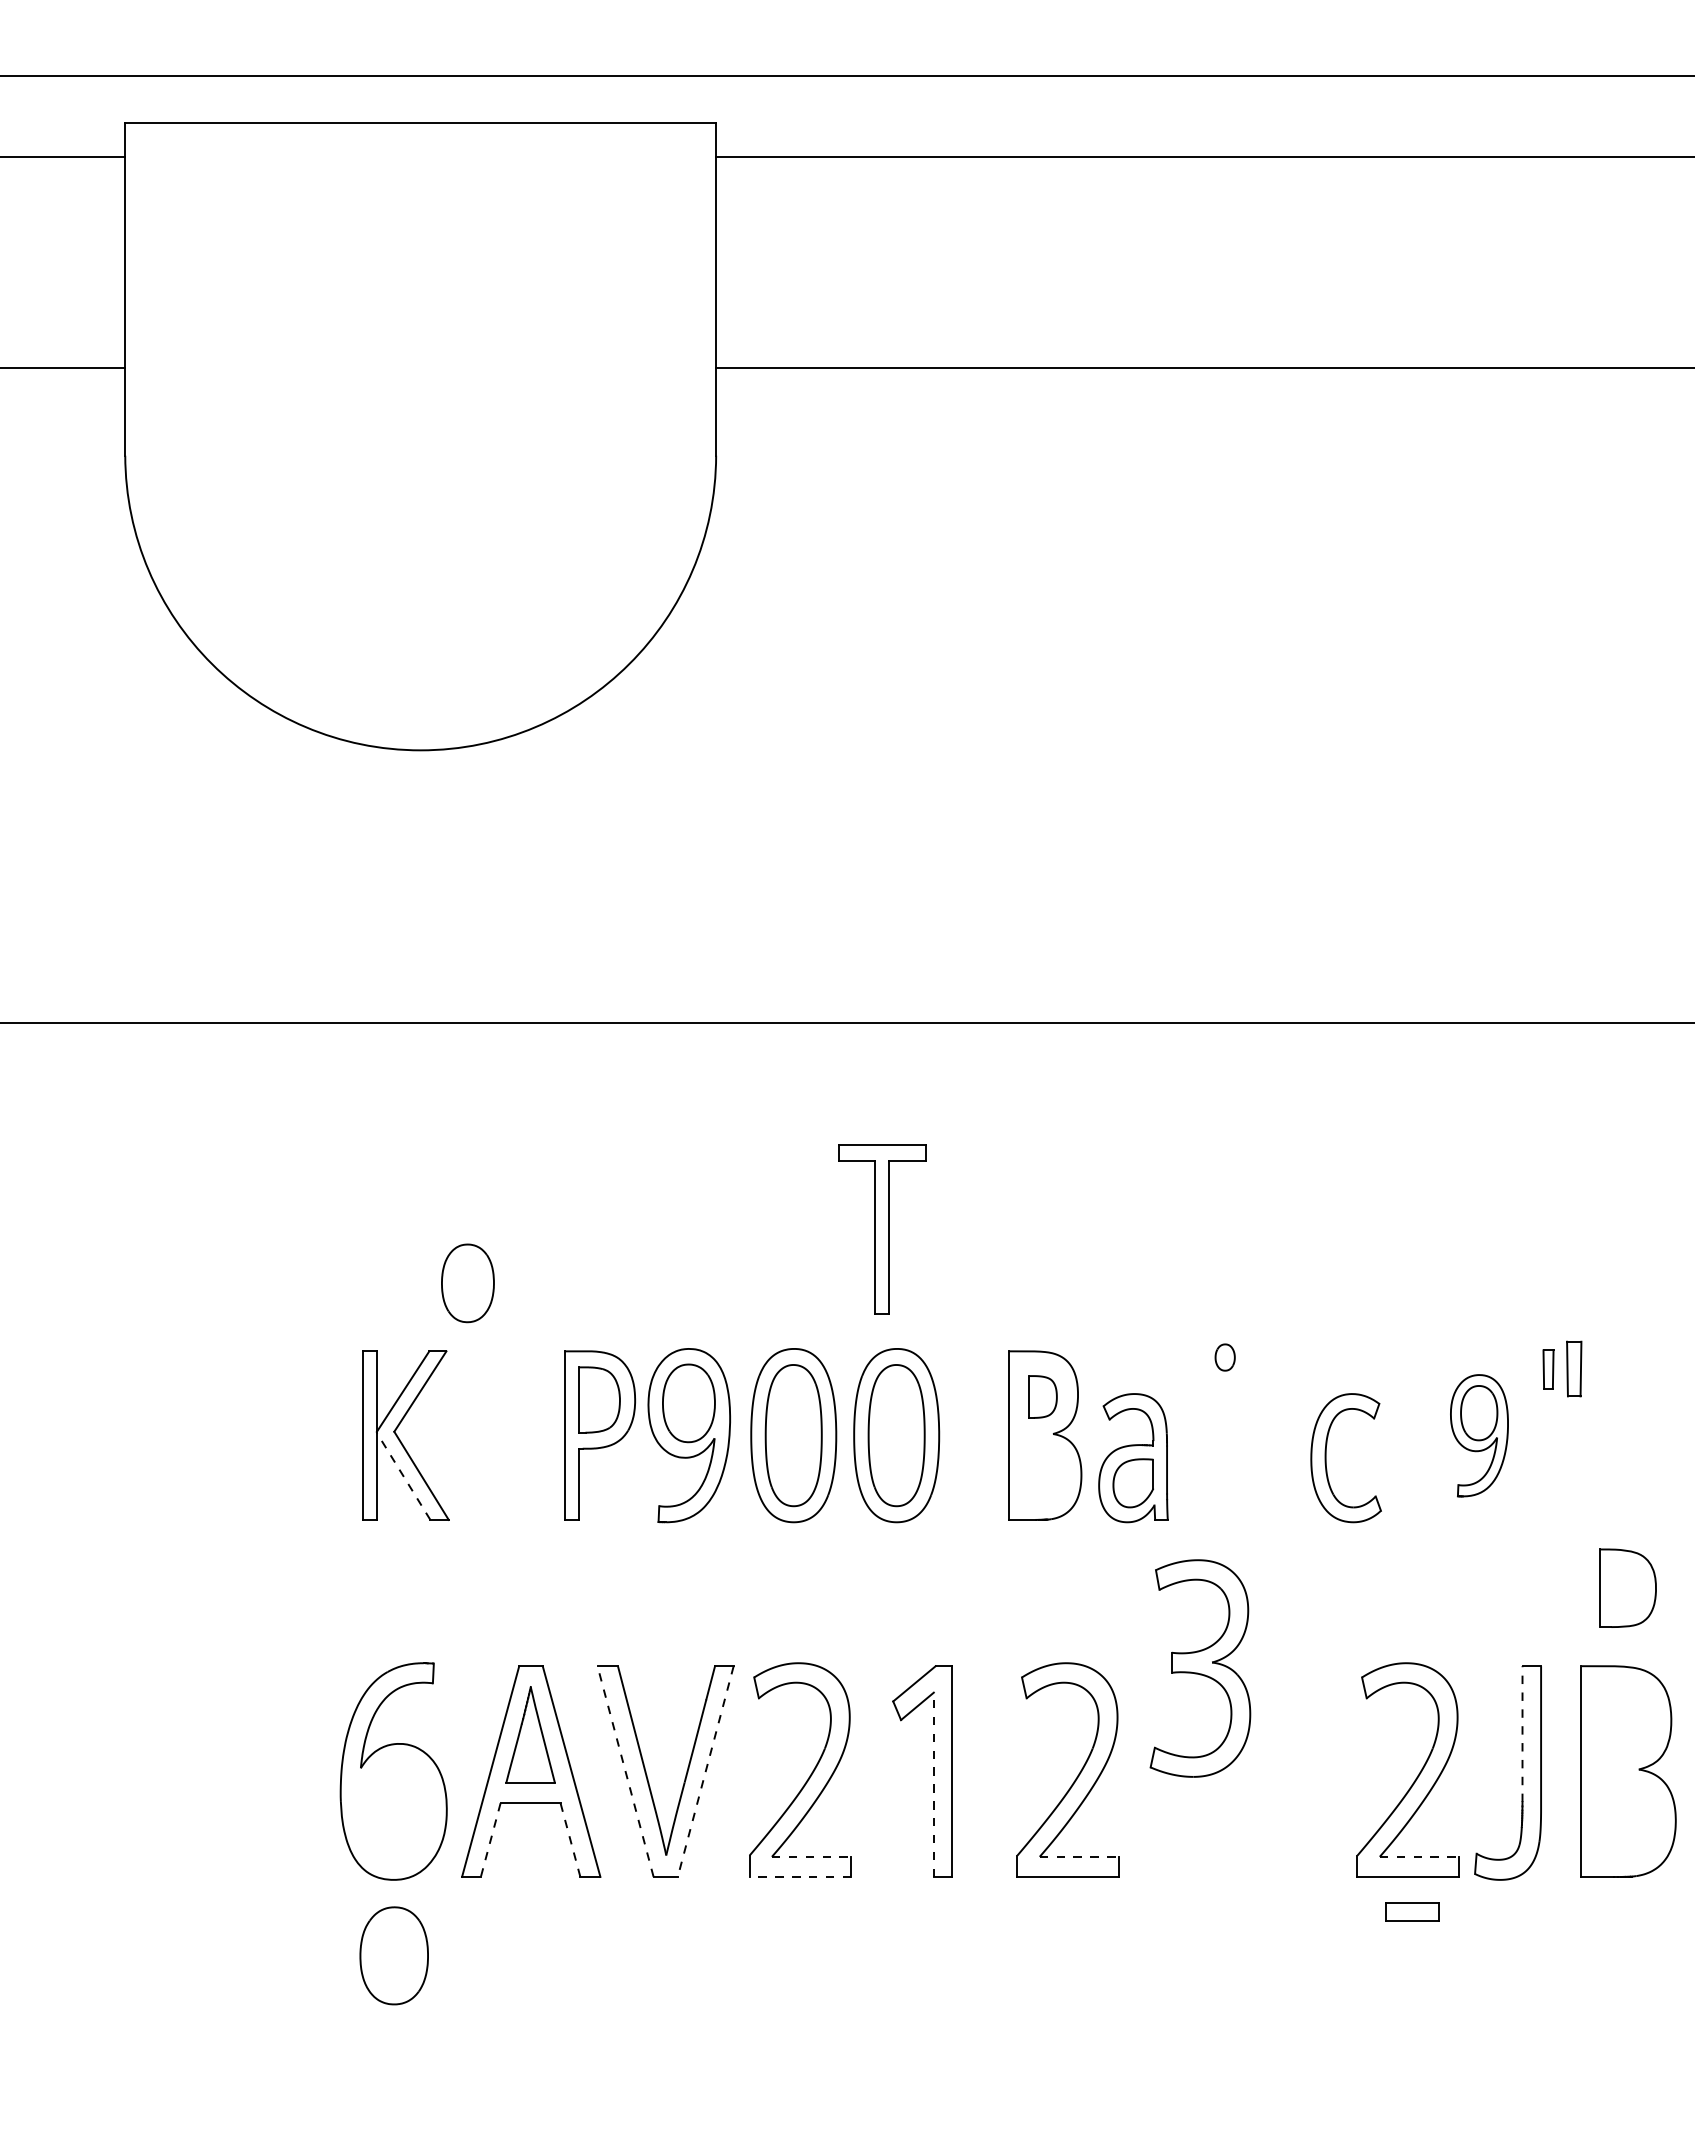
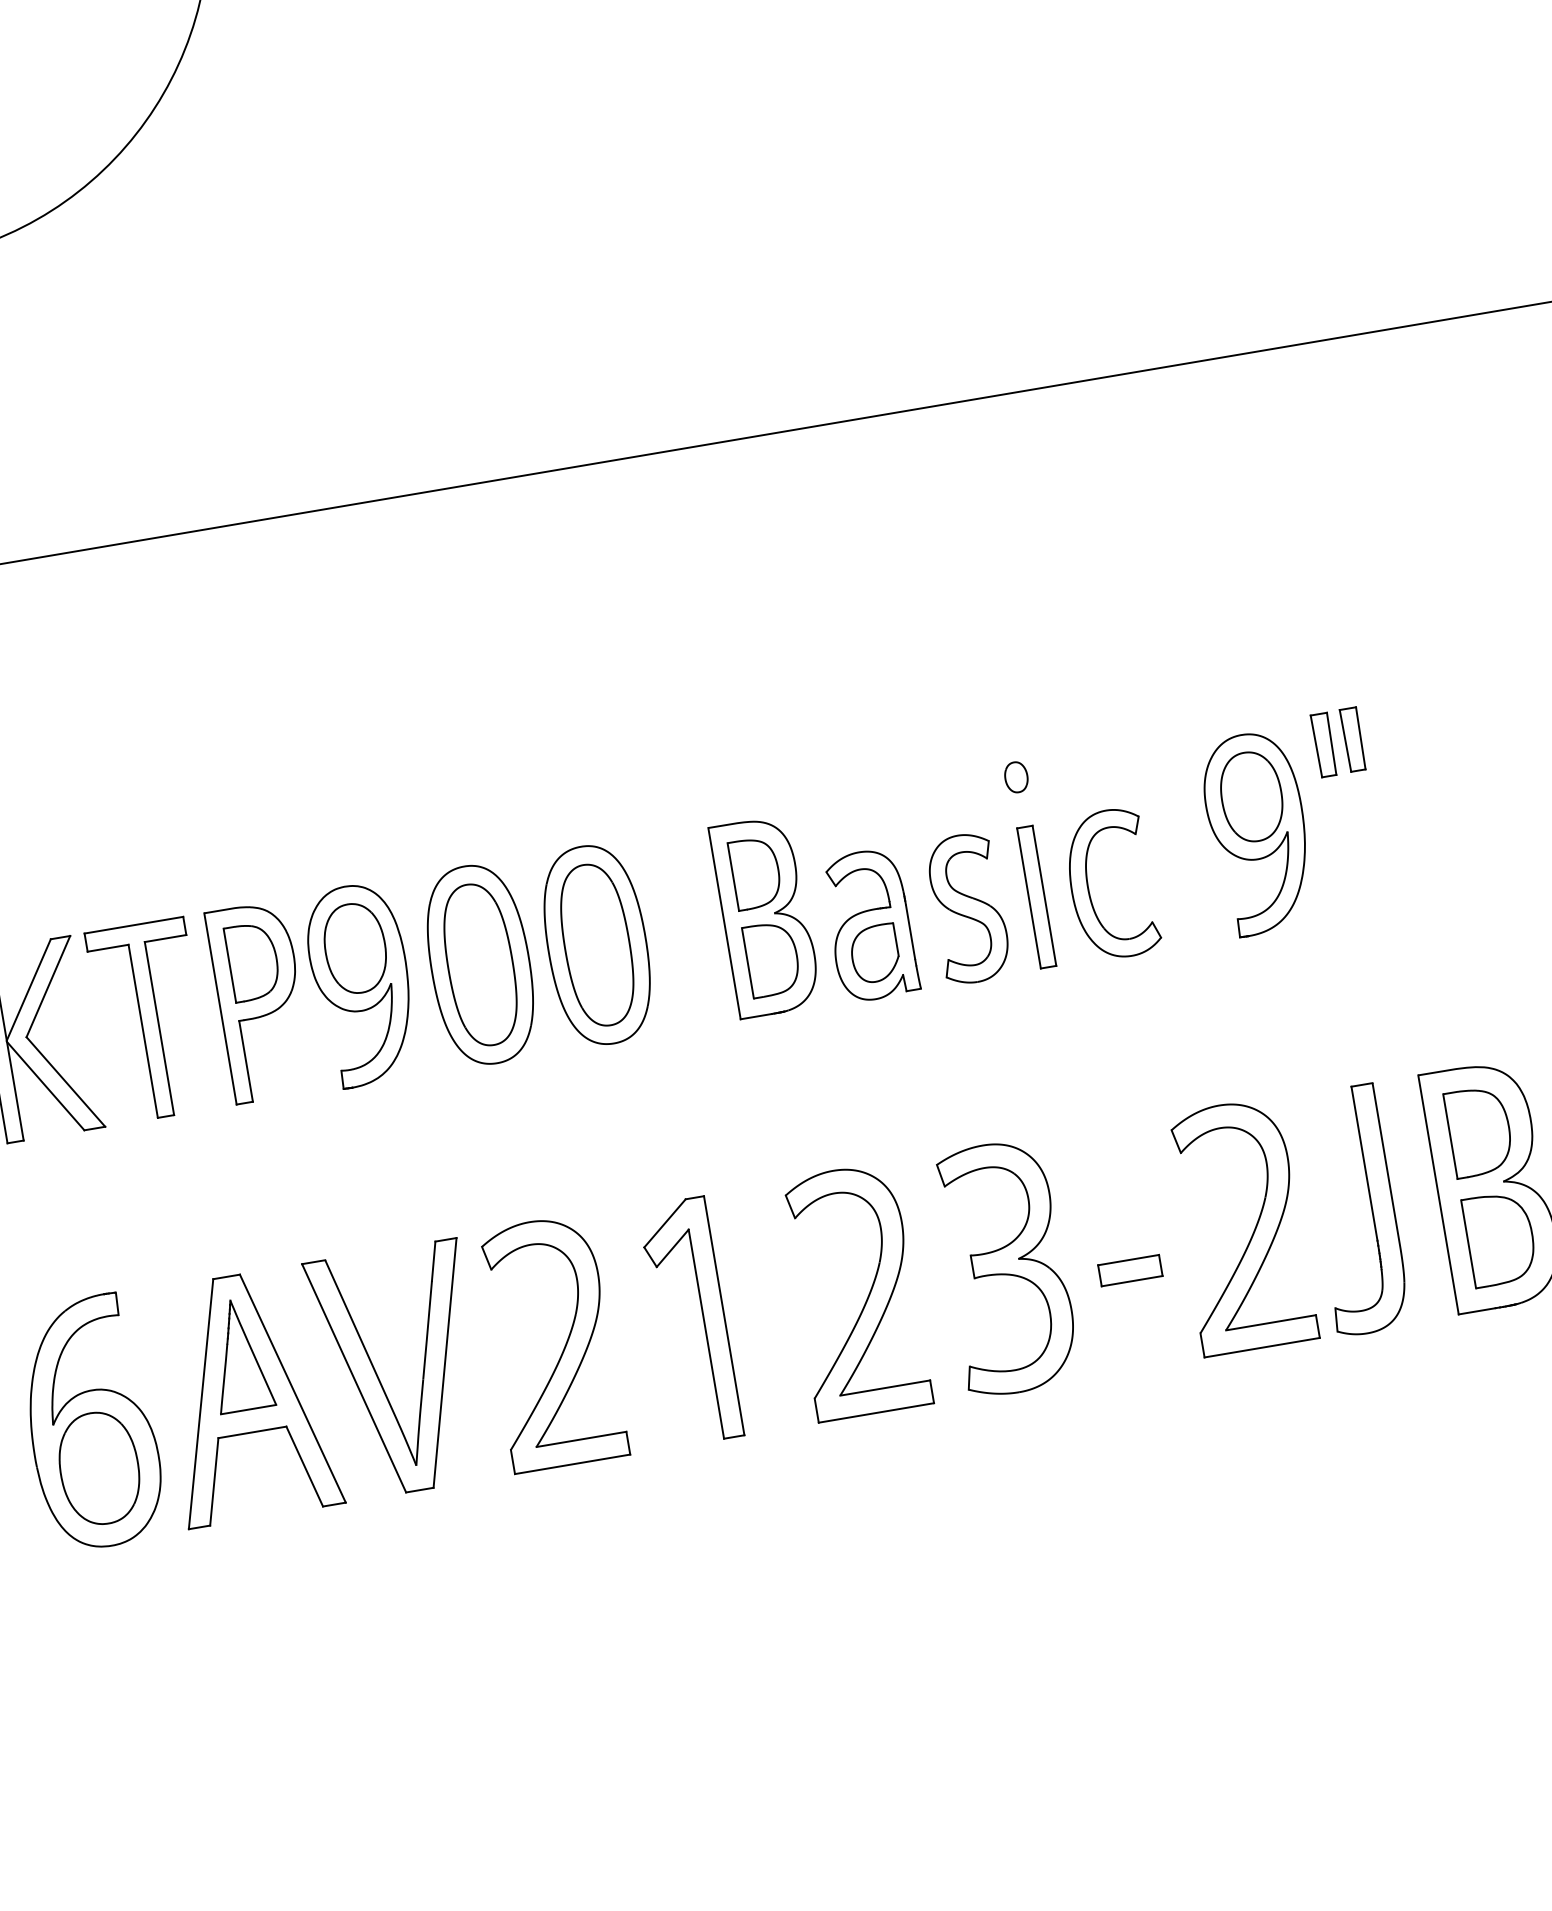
part: (882, 1229) -> (150, 1020), moved
part: (467, 1283) -> (81, 854), removed
part: (1224, 1357) -> (1015, 777), moved
part: (1548, 1369) -> (1324, 745), size x1.43
part: (1042, 1396) -> (755, 872), size x1.43
part: (1479, 1435) -> (1258, 833), size x1.43
part: (1279, 1457) -> (1035, 896), added
part: (1220, 1458) -> (968, 908), added
part: (1044, 1472) -> (772, 958), added
line: (403, 1476) -> (45, 1086), dashed -> solid
part: (1627, 1587) -> (1499, 1238), moved
part: (1200, 1668) -> (1006, 1267), moved
part: (1625, 1723) -> (1479, 1131), added
line: (1522, 1734) -> (1364, 1164), dashed -> solid
line: (625, 1771) -> (354, 1378), dashed -> solid
line: (705, 1772) -> (444, 1364), dashed -> solid
line: (933, 1784) -> (705, 1333), dashed -> solid
line: (570, 1839) -> (304, 1465), dashed -> solid
line: (490, 1840) -> (214, 1482), dashed -> solid
line: (811, 1856) -> (581, 1439), dashed -> solid
line: (1079, 1856) -> (885, 1387), dashed -> solid
line: (1419, 1856) -> (1271, 1322), dashed -> solid
line: (800, 1876) -> (572, 1463), dashed -> solid
part: (1412, 1911) -> (1130, 1270), moved
part: (393, 1955) -> (98, 1468), moved

